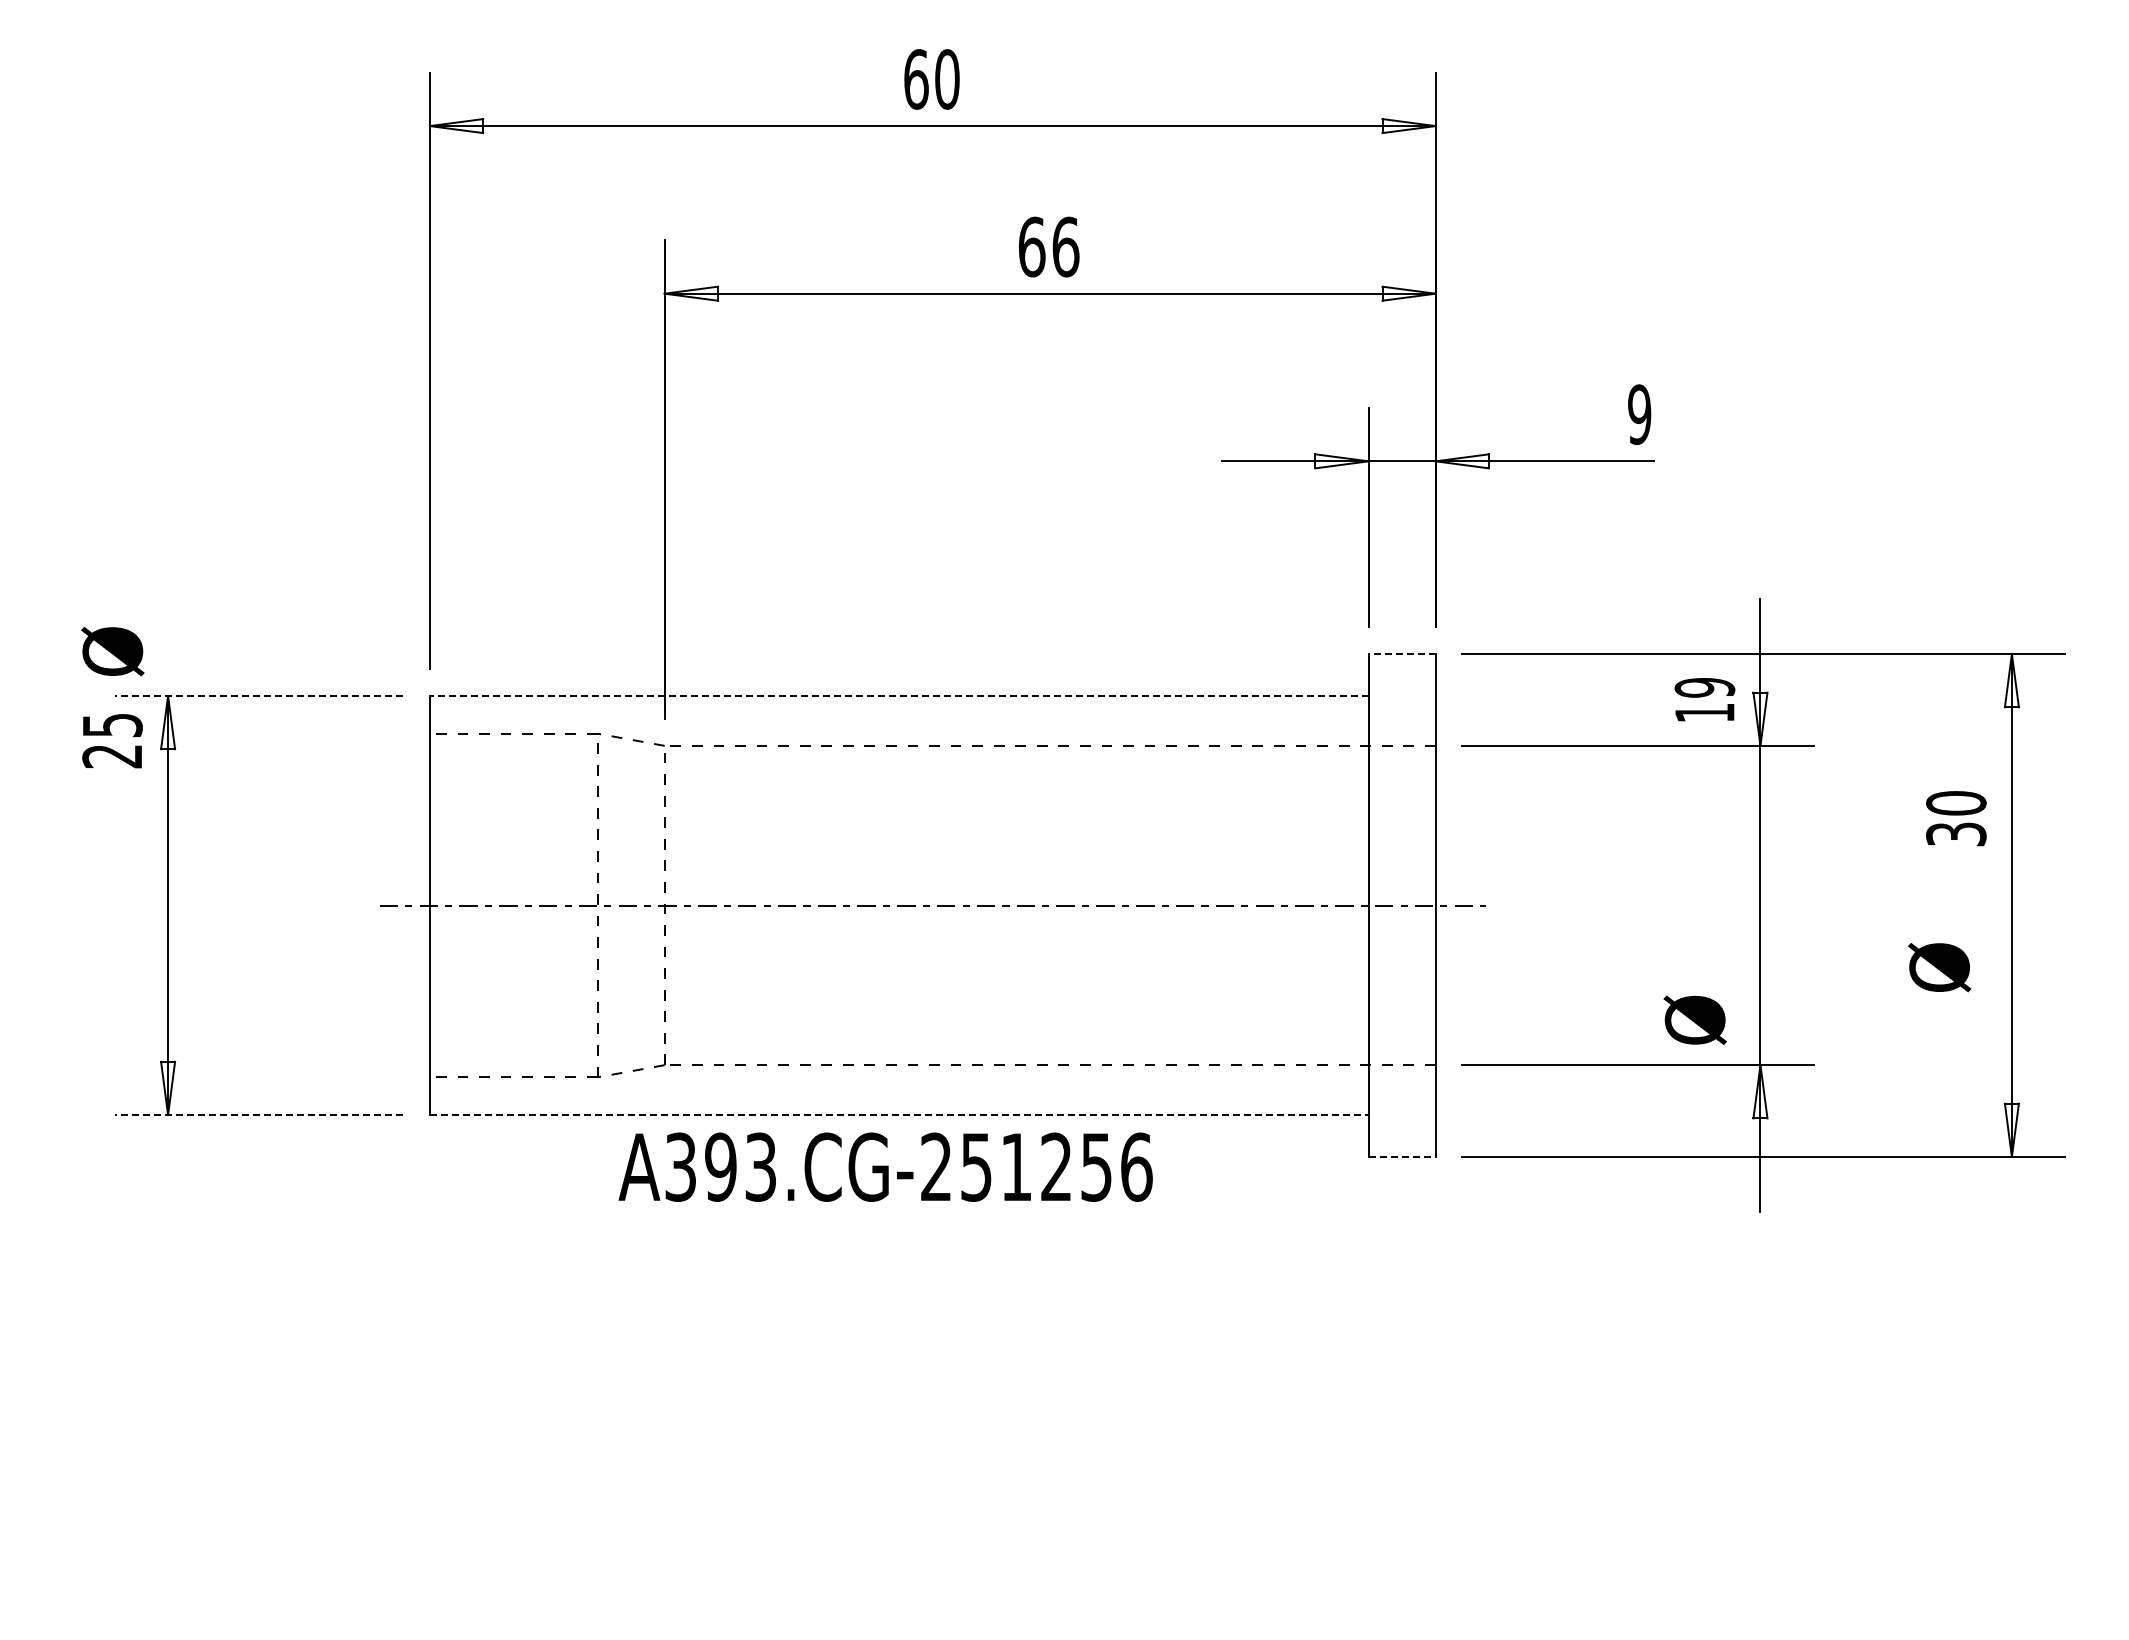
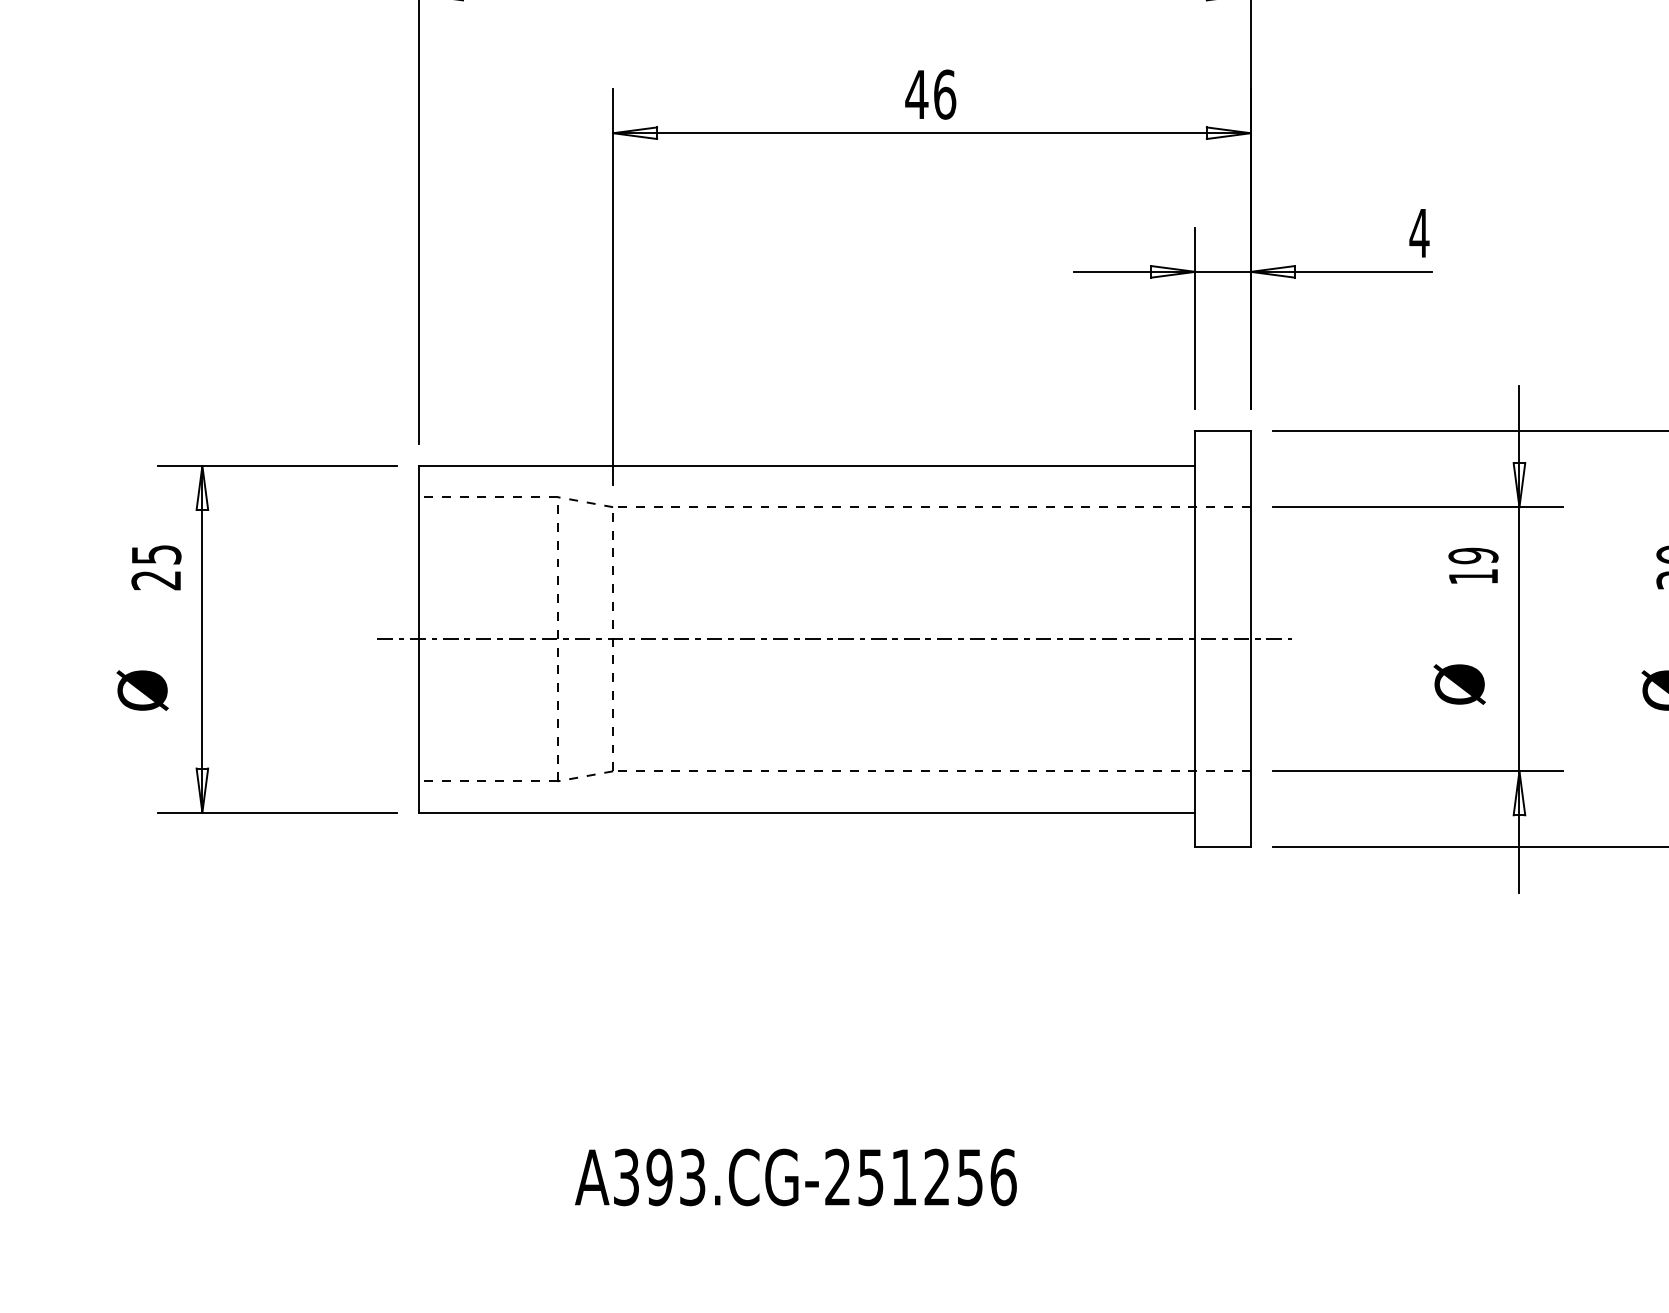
text: (1031, 246) -> (916, 94), 66 -> 46
text: (1639, 414) -> (1419, 233), 9 -> 4
text: (112, 651) -> (142, 690), moved
line: (1402, 654) -> (1223, 431), dashed -> solid
line: (258, 696) -> (277, 466), dashed -> solid
line: (898, 696) -> (806, 466), dashed -> solid
text: (1704, 699) -> (1473, 565), moved
text: (112, 741) -> (156, 568), moved
text: (1694, 1019) -> (1459, 683), moved
line: (258, 1115) -> (277, 812), dashed -> solid
line: (899, 1115) -> (807, 812), dashed -> solid
line: (1402, 1156) -> (1223, 846), dashed -> solid
text: (885, 1166) -> (795, 1176), moved

